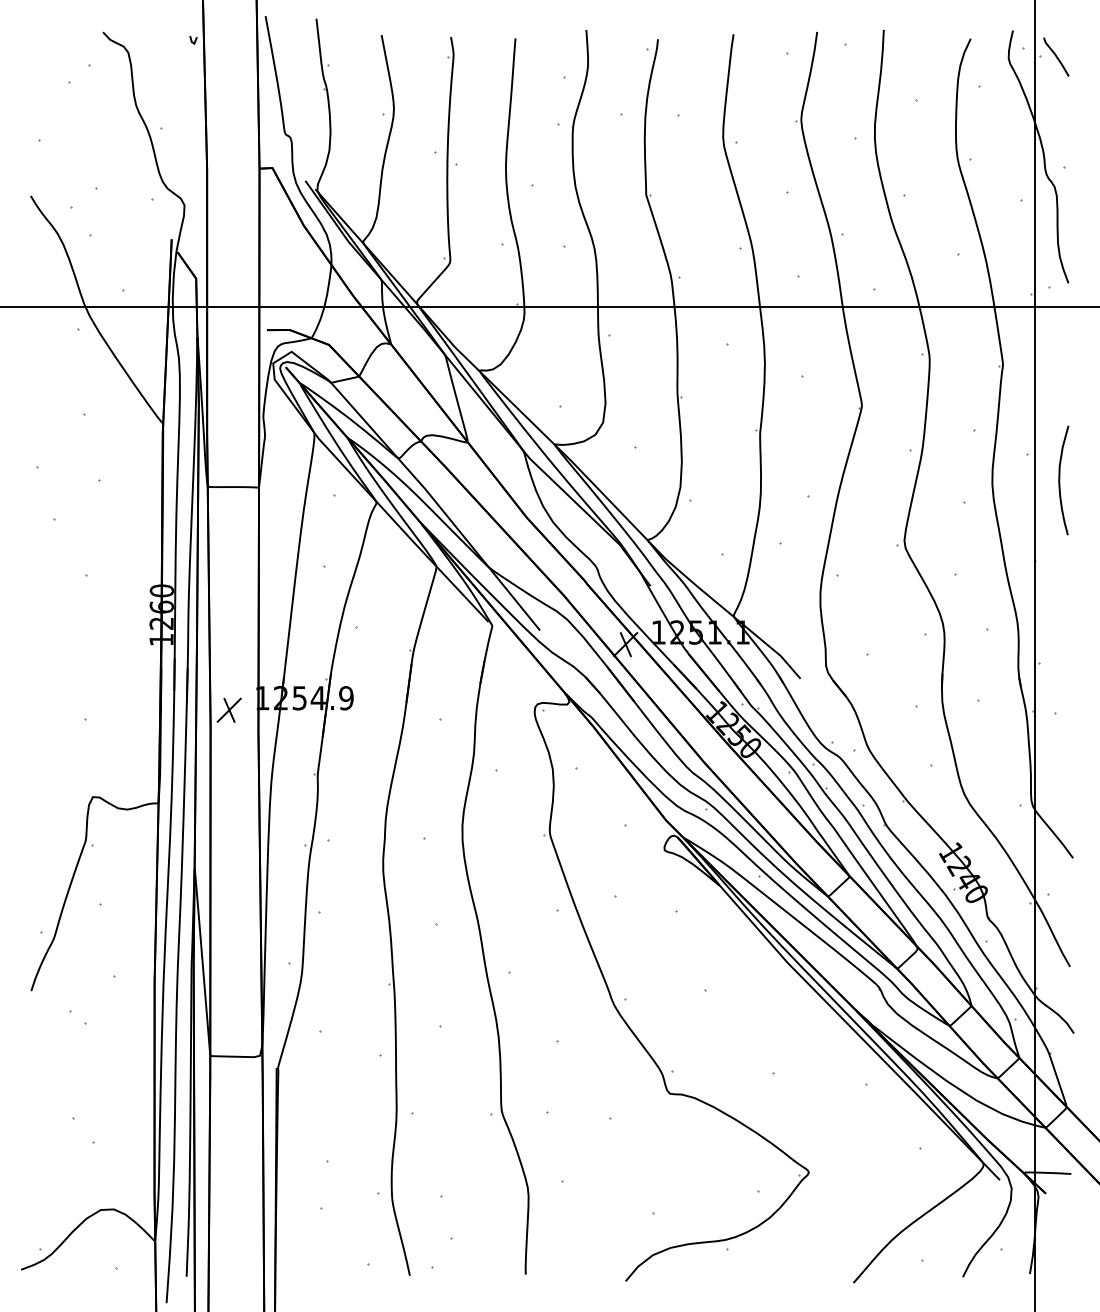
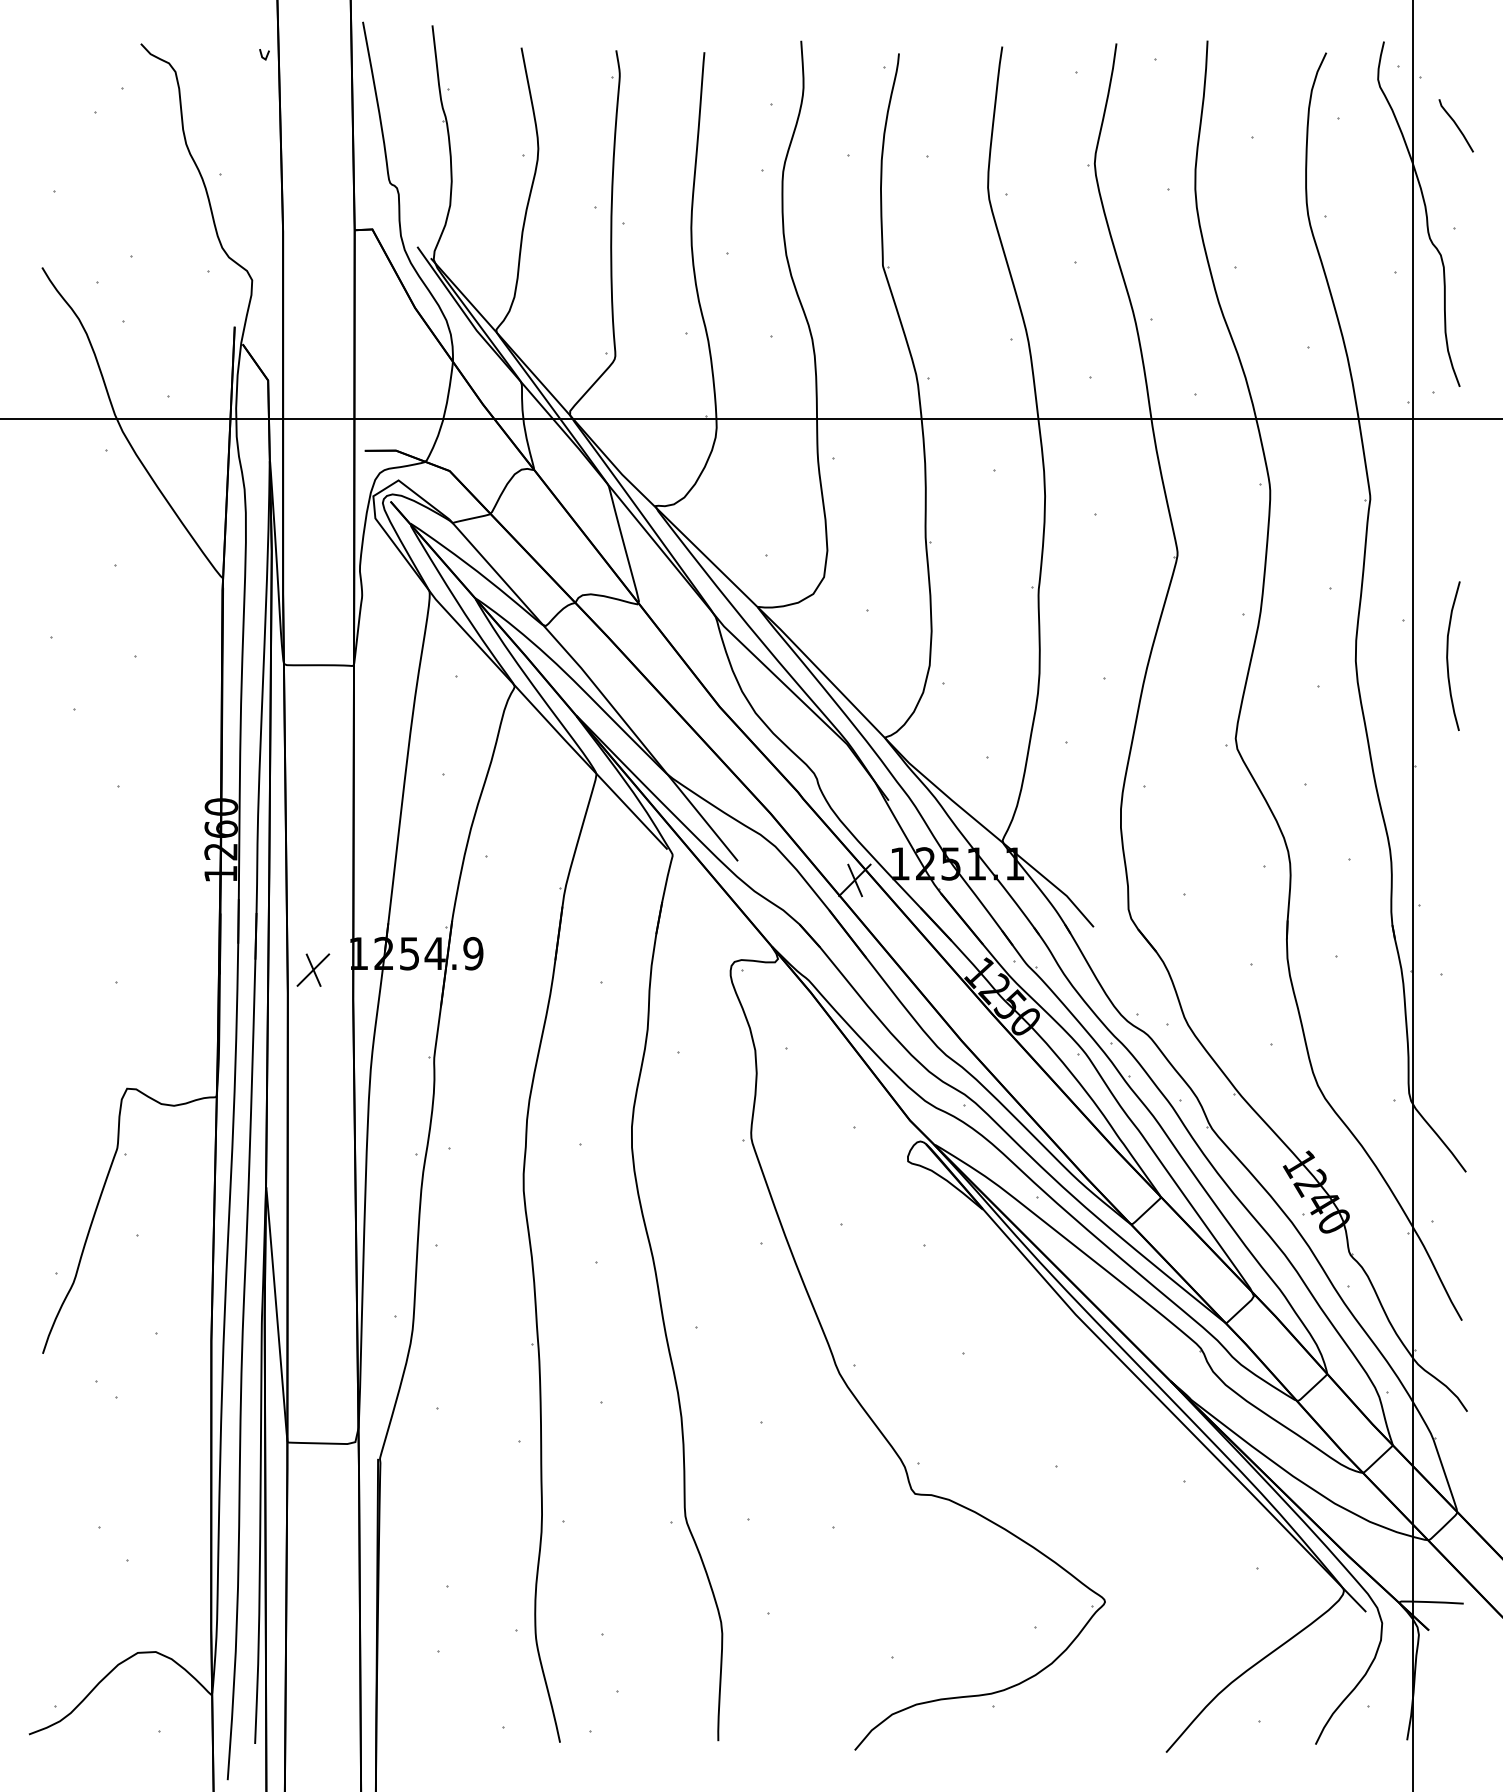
curve: (1055, 56) -> (1455, 125), moved

